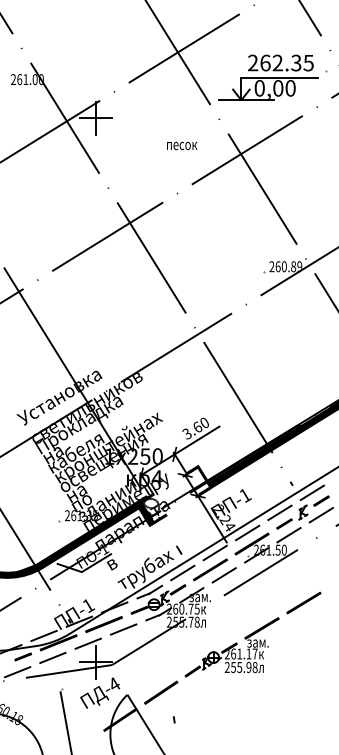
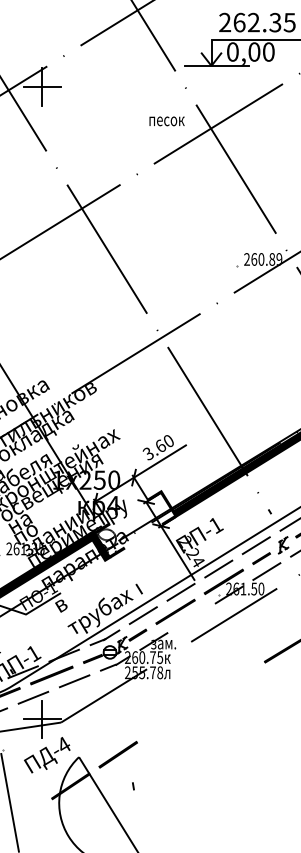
text: (182, 145) -> (167, 120), moved
line: (223, 575) -> (190, 618), removed
part: (231, 647) -> (200, 702), removed

